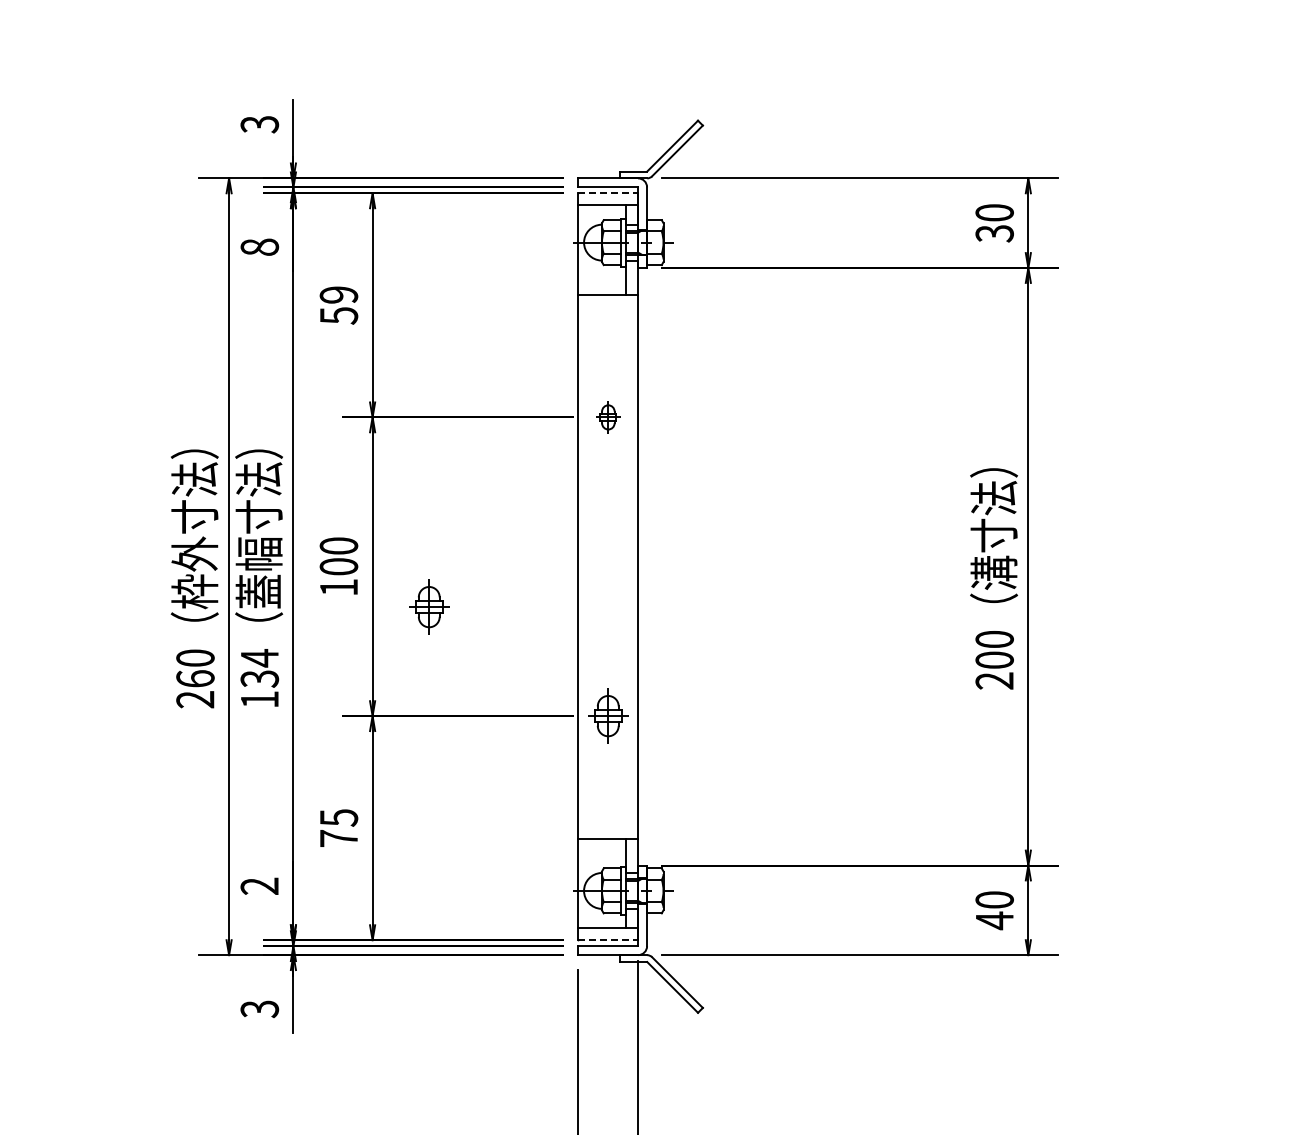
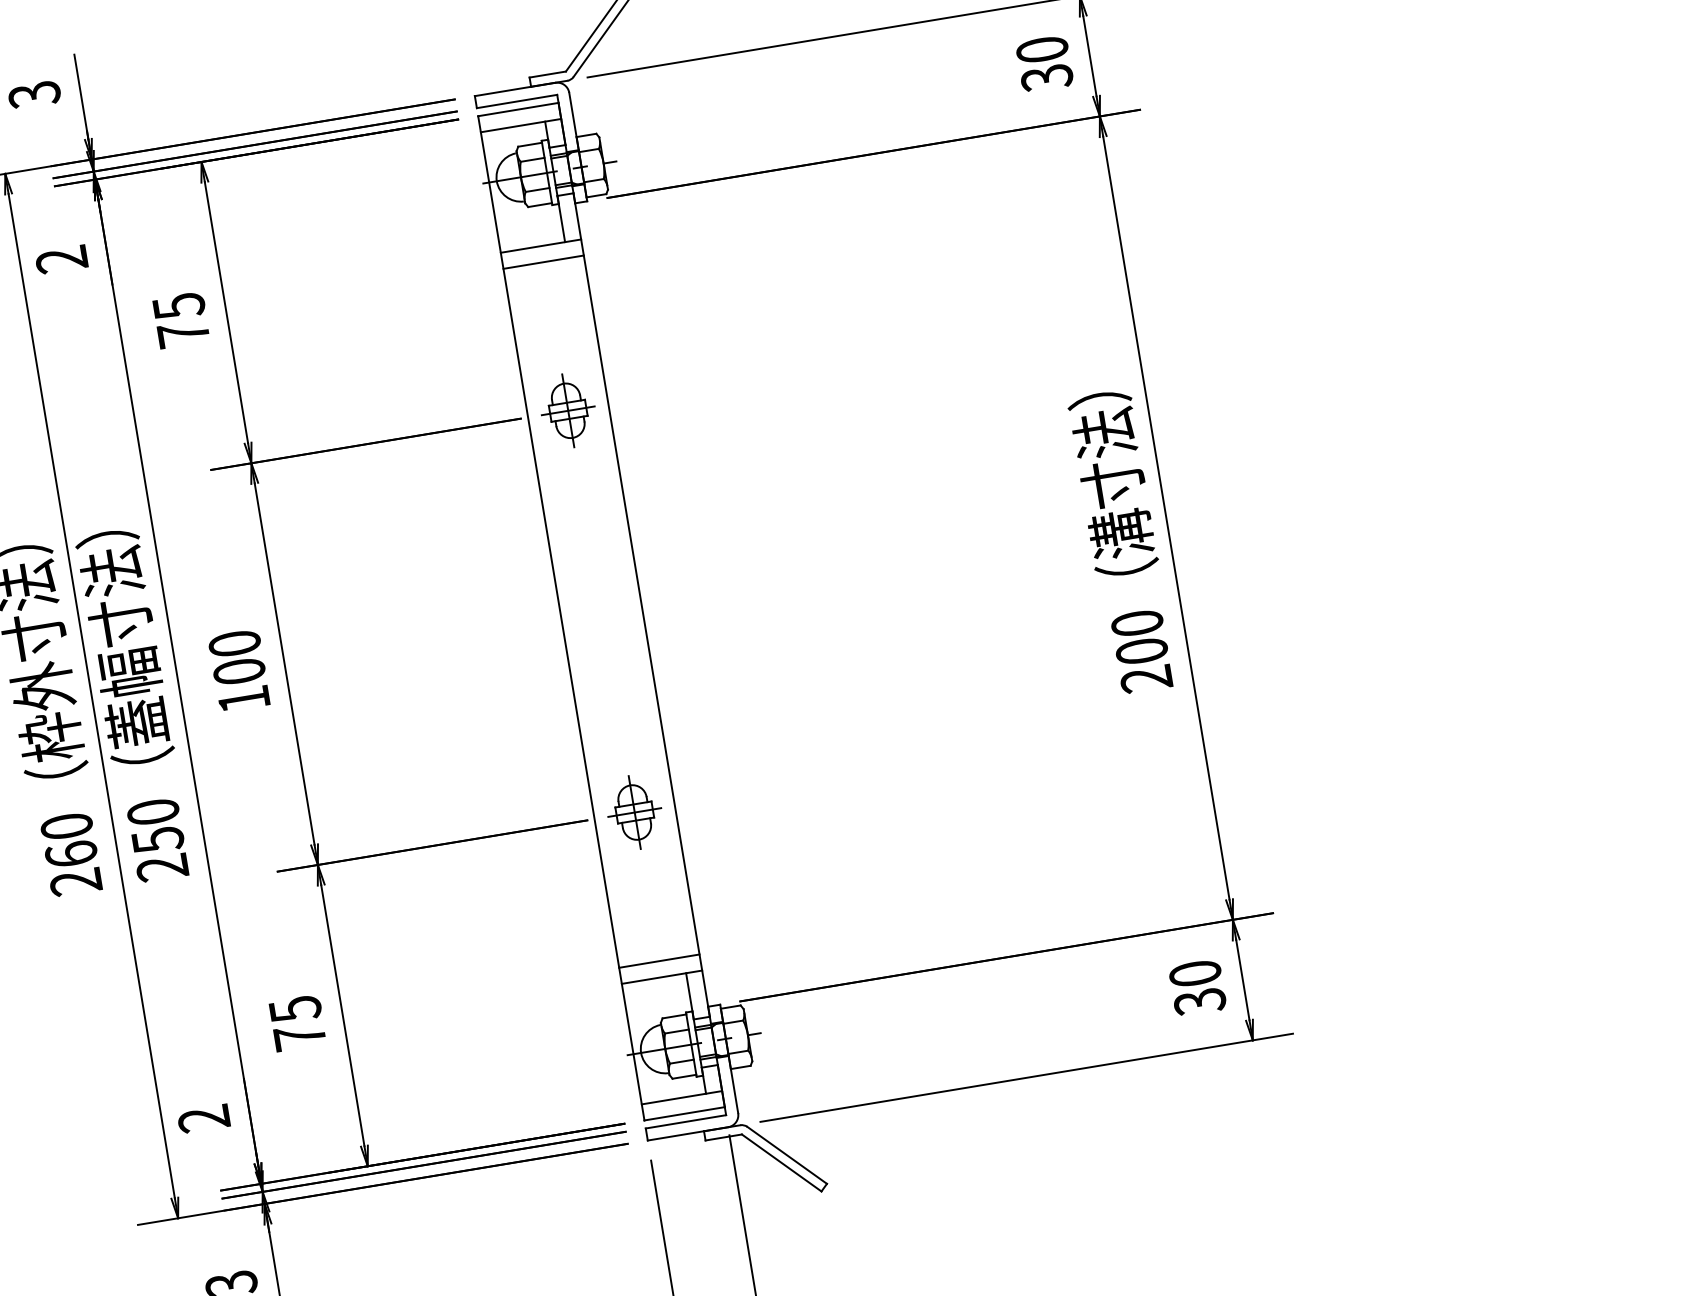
line: (608, 193) -> (518, 109), dashed -> solid
text: (259, 246) -> (61, 258), 8 -> 2
text: (338, 305) -> (180, 320), 59 -> 75
line: (608, 306) -> (543, 261), added
part: (608, 417) -> (568, 410), size x1.67
part: (429, 606) -> (370, 704), removed
text: (259, 678) -> (157, 839), 134 -> 250
line: (608, 826) -> (659, 960), added
text: (994, 920) -> (1199, 1001), 40 -> 30
line: (608, 940) -> (685, 1114), dashed -> solid

